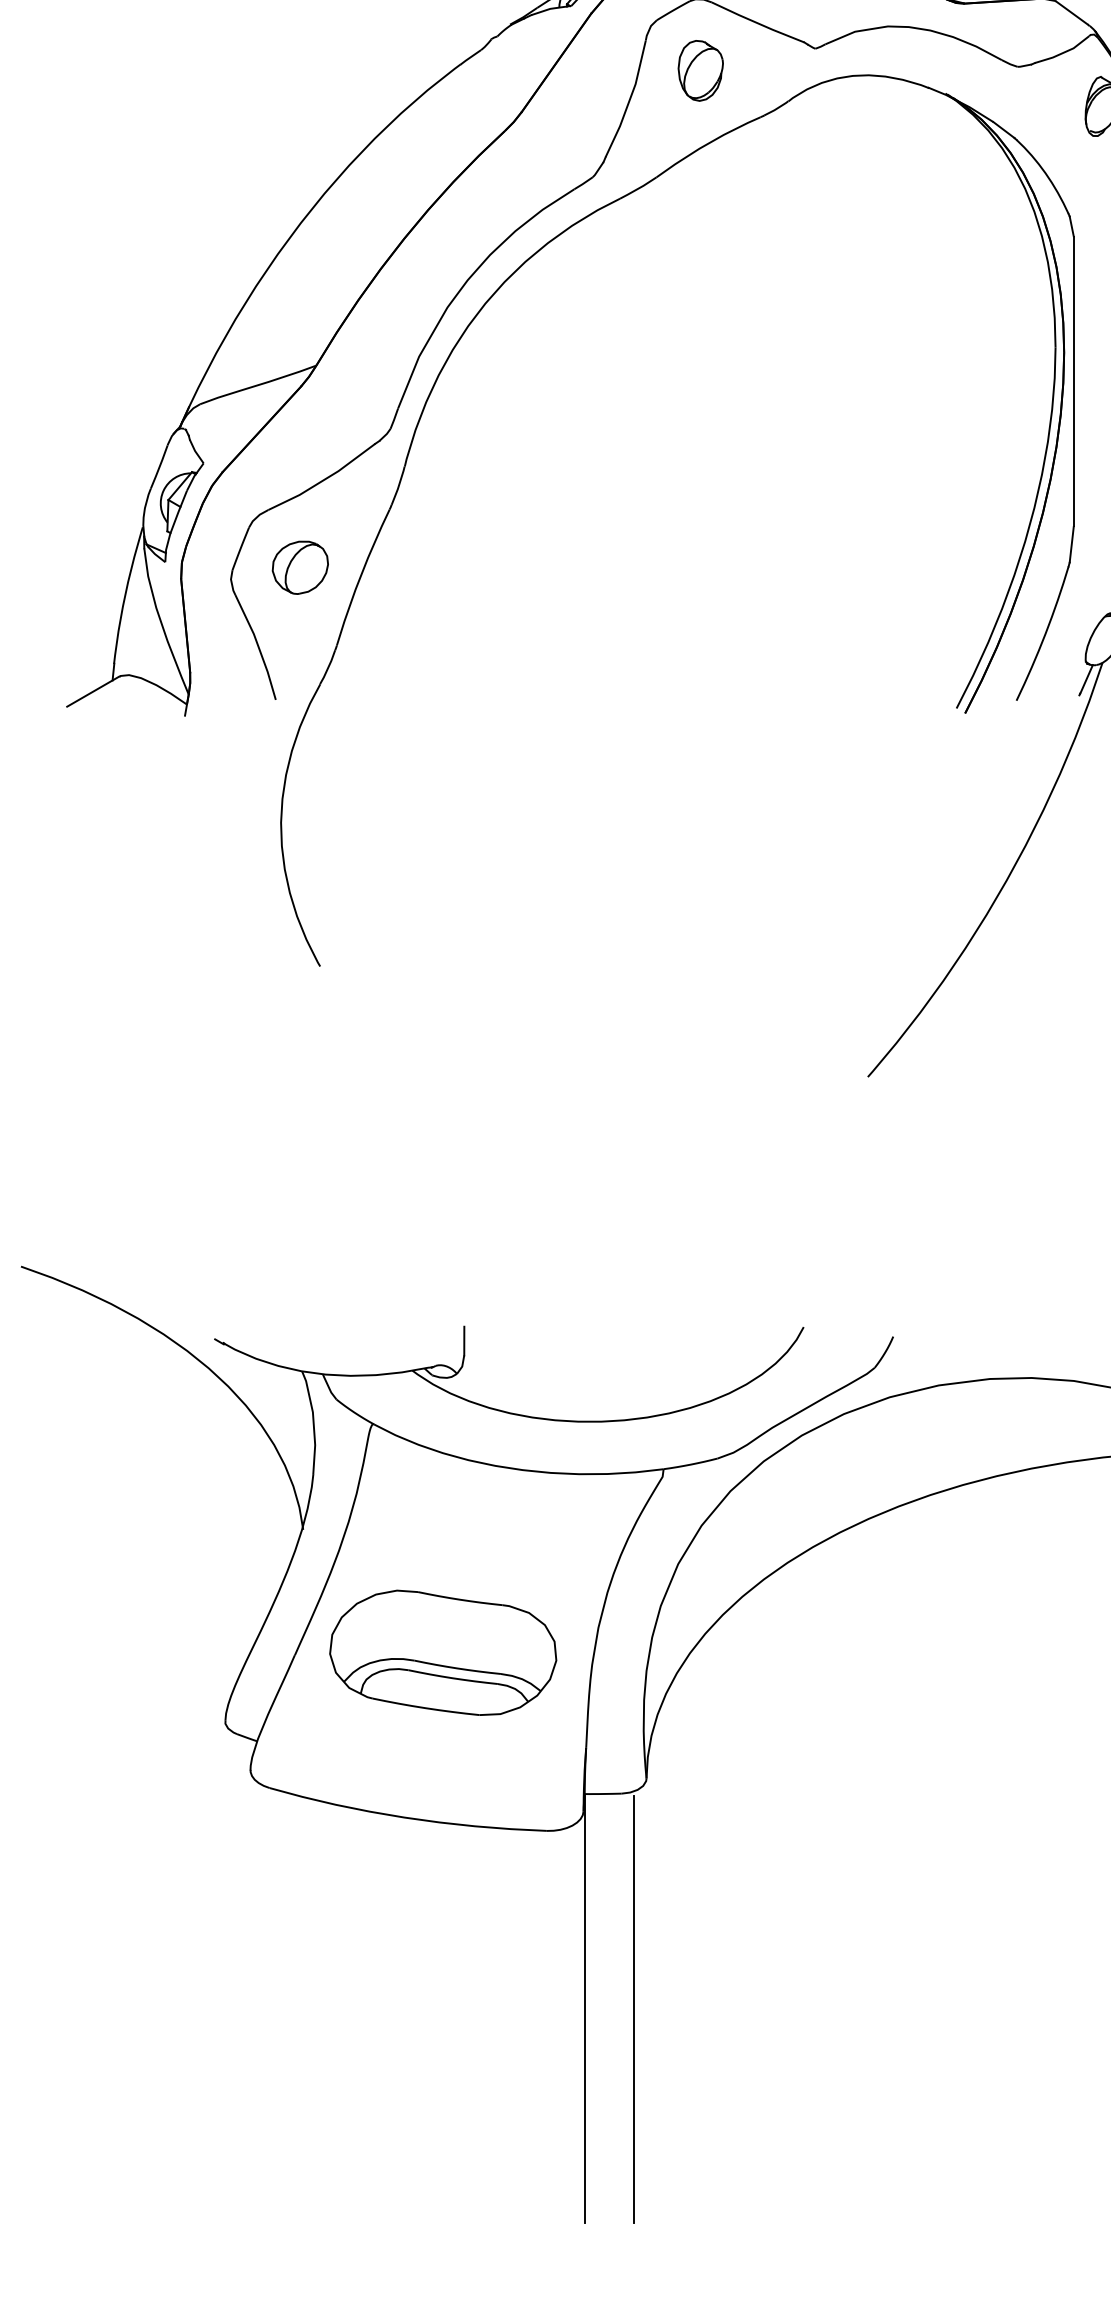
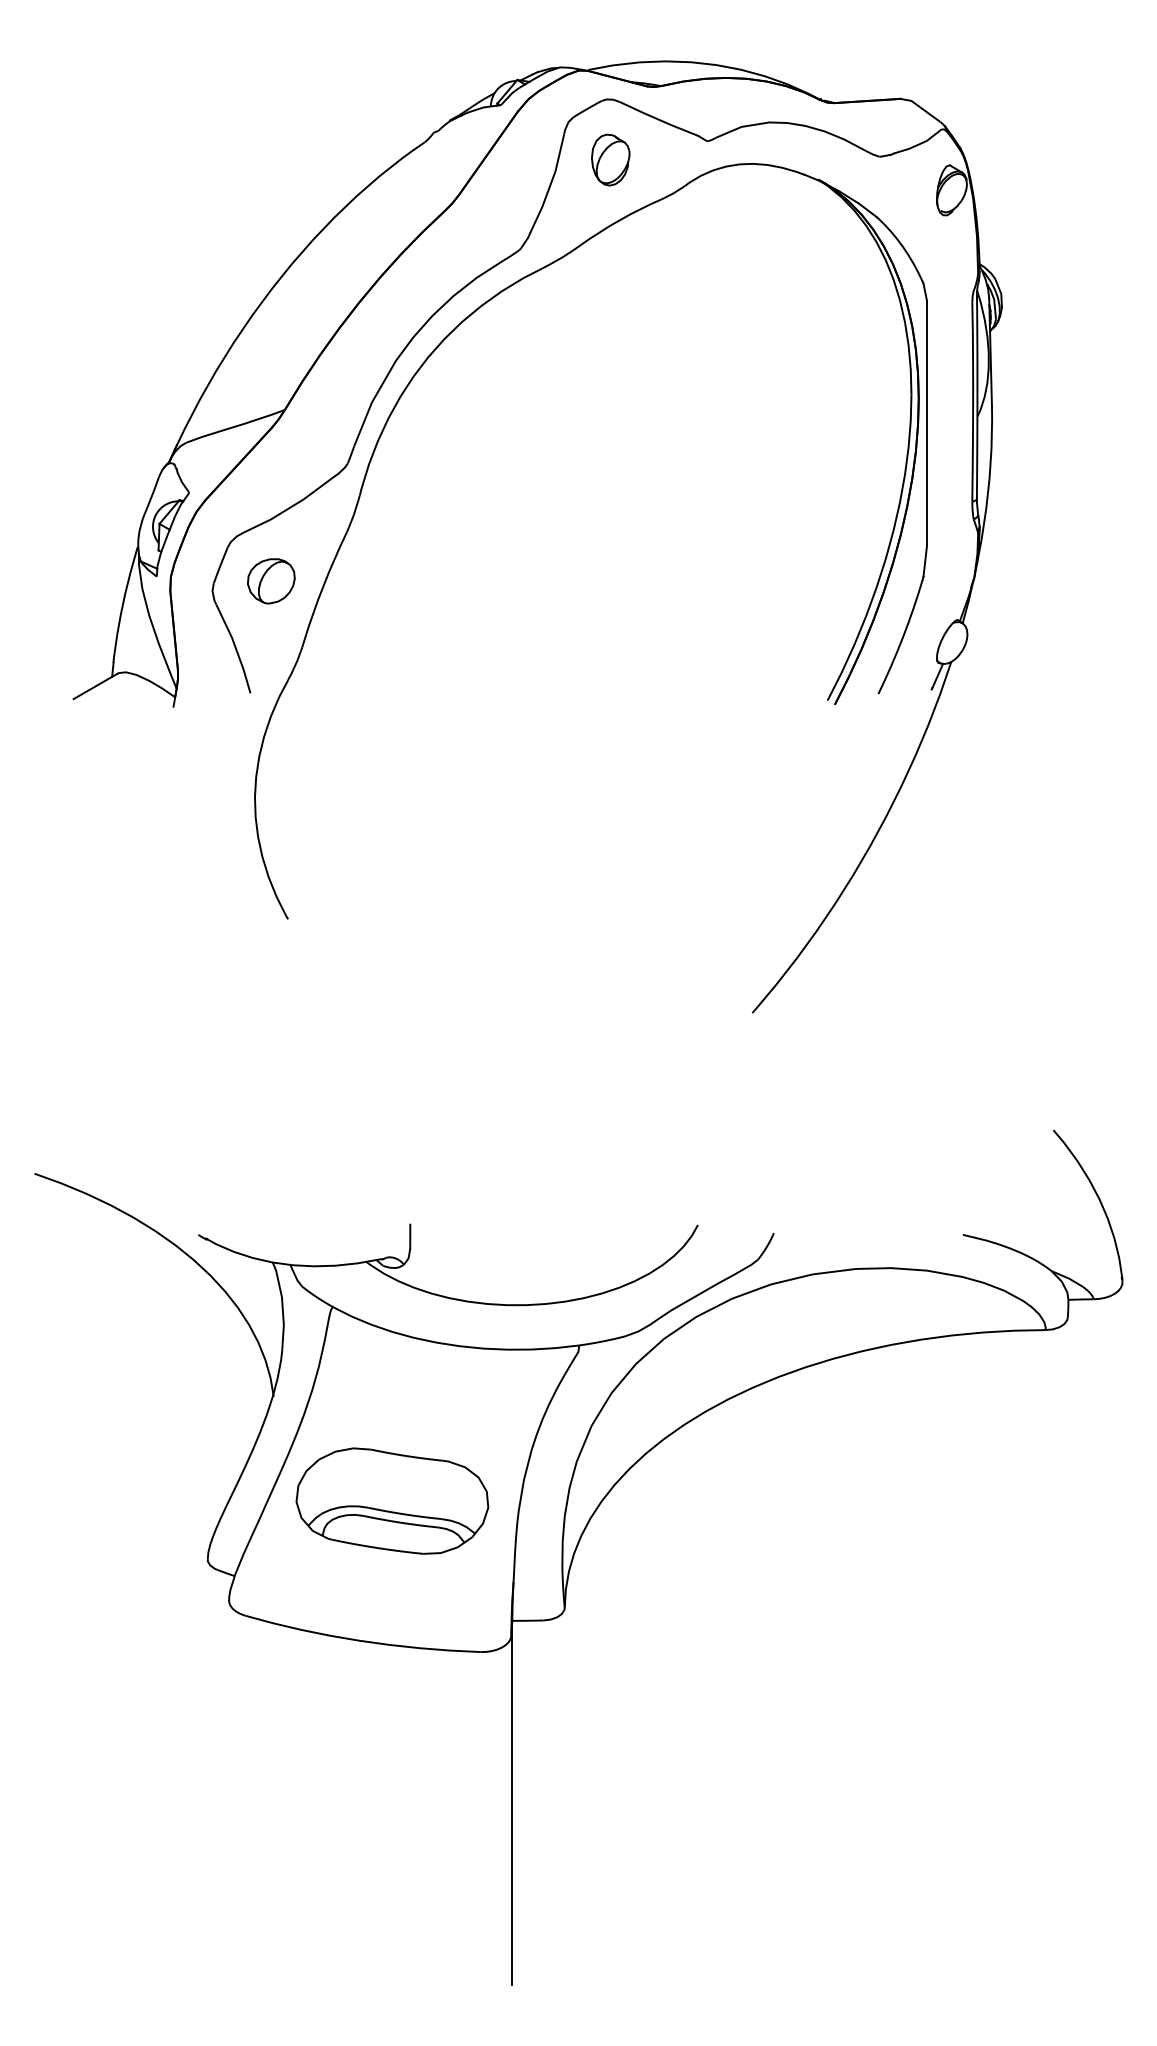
line: (633, 2009) -> (553, 1803), removed

